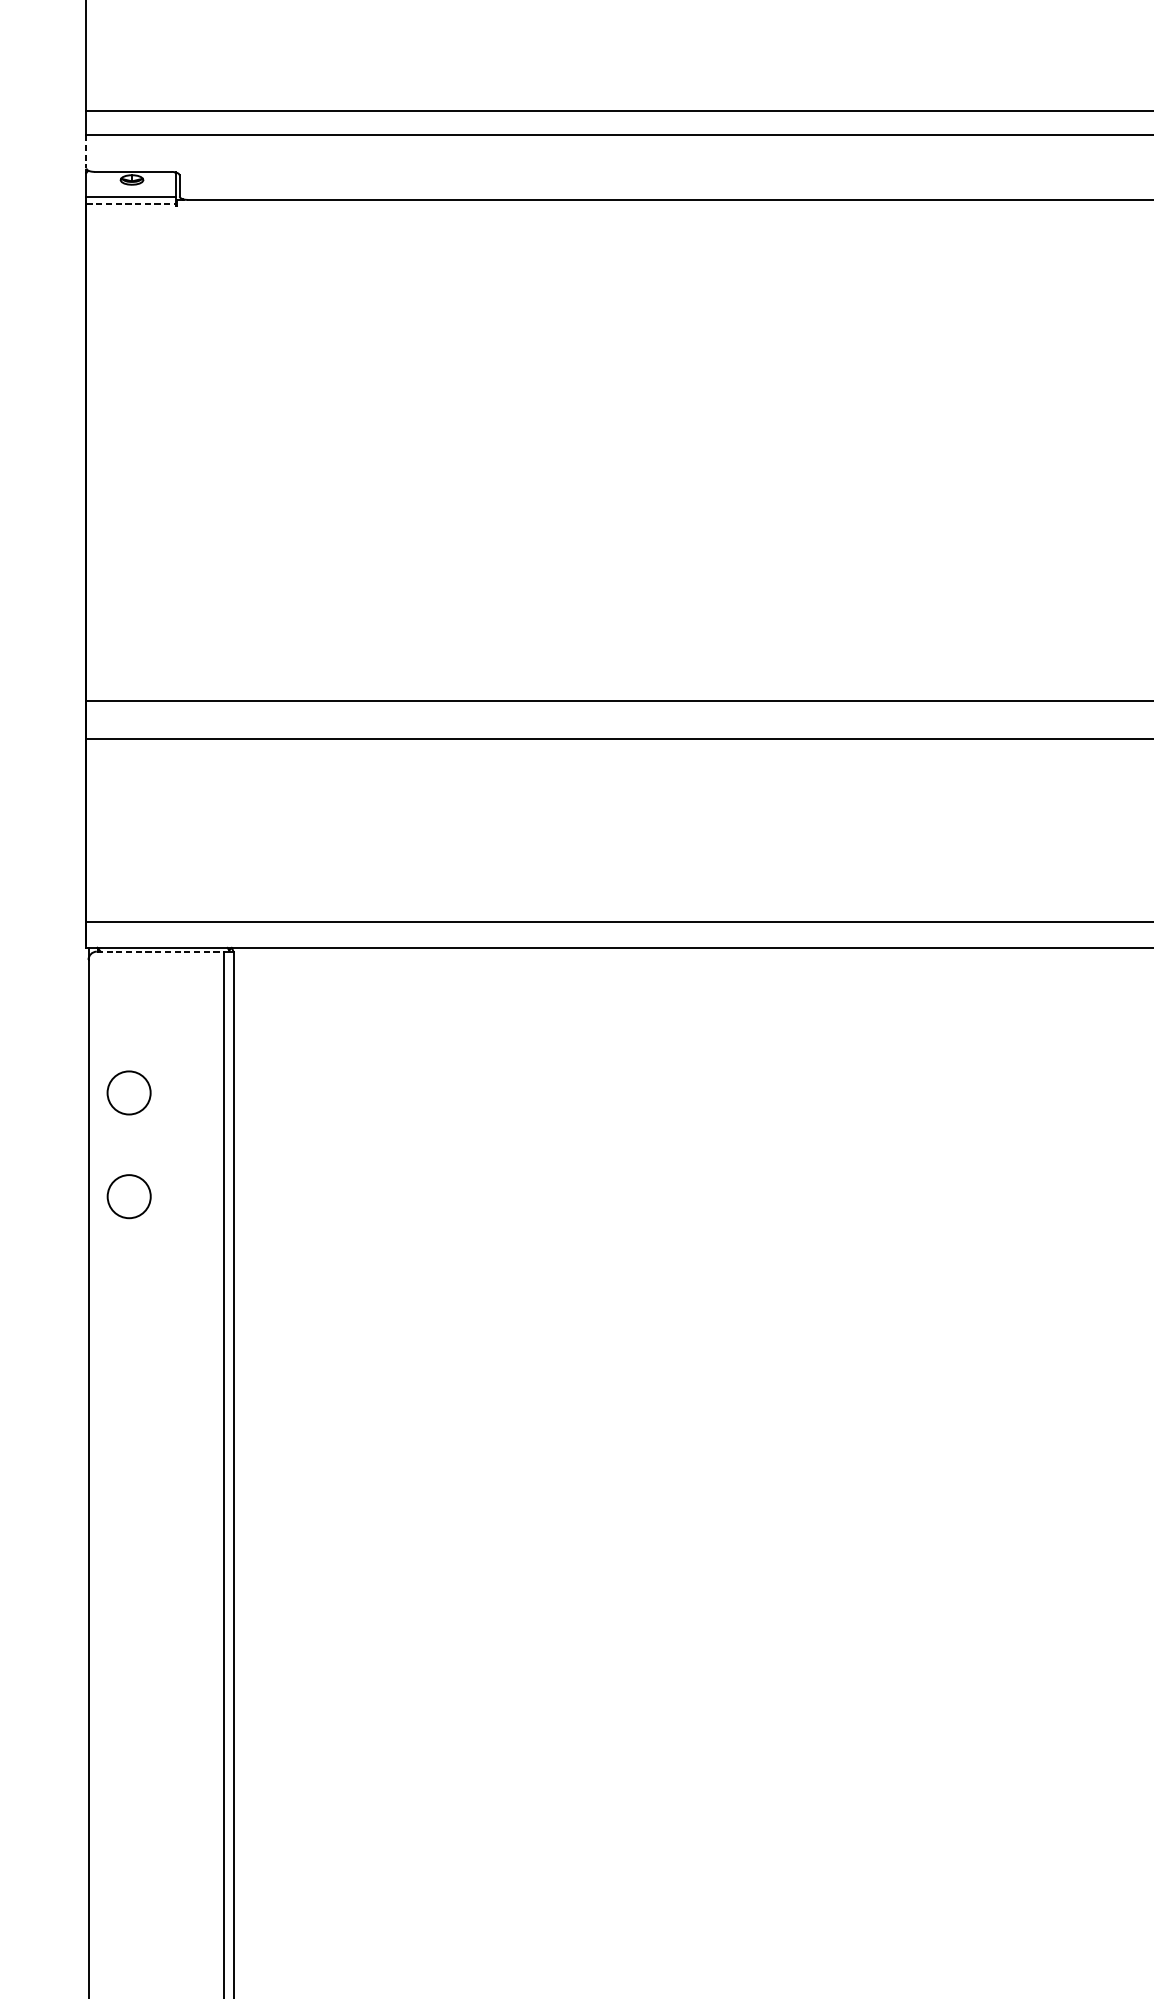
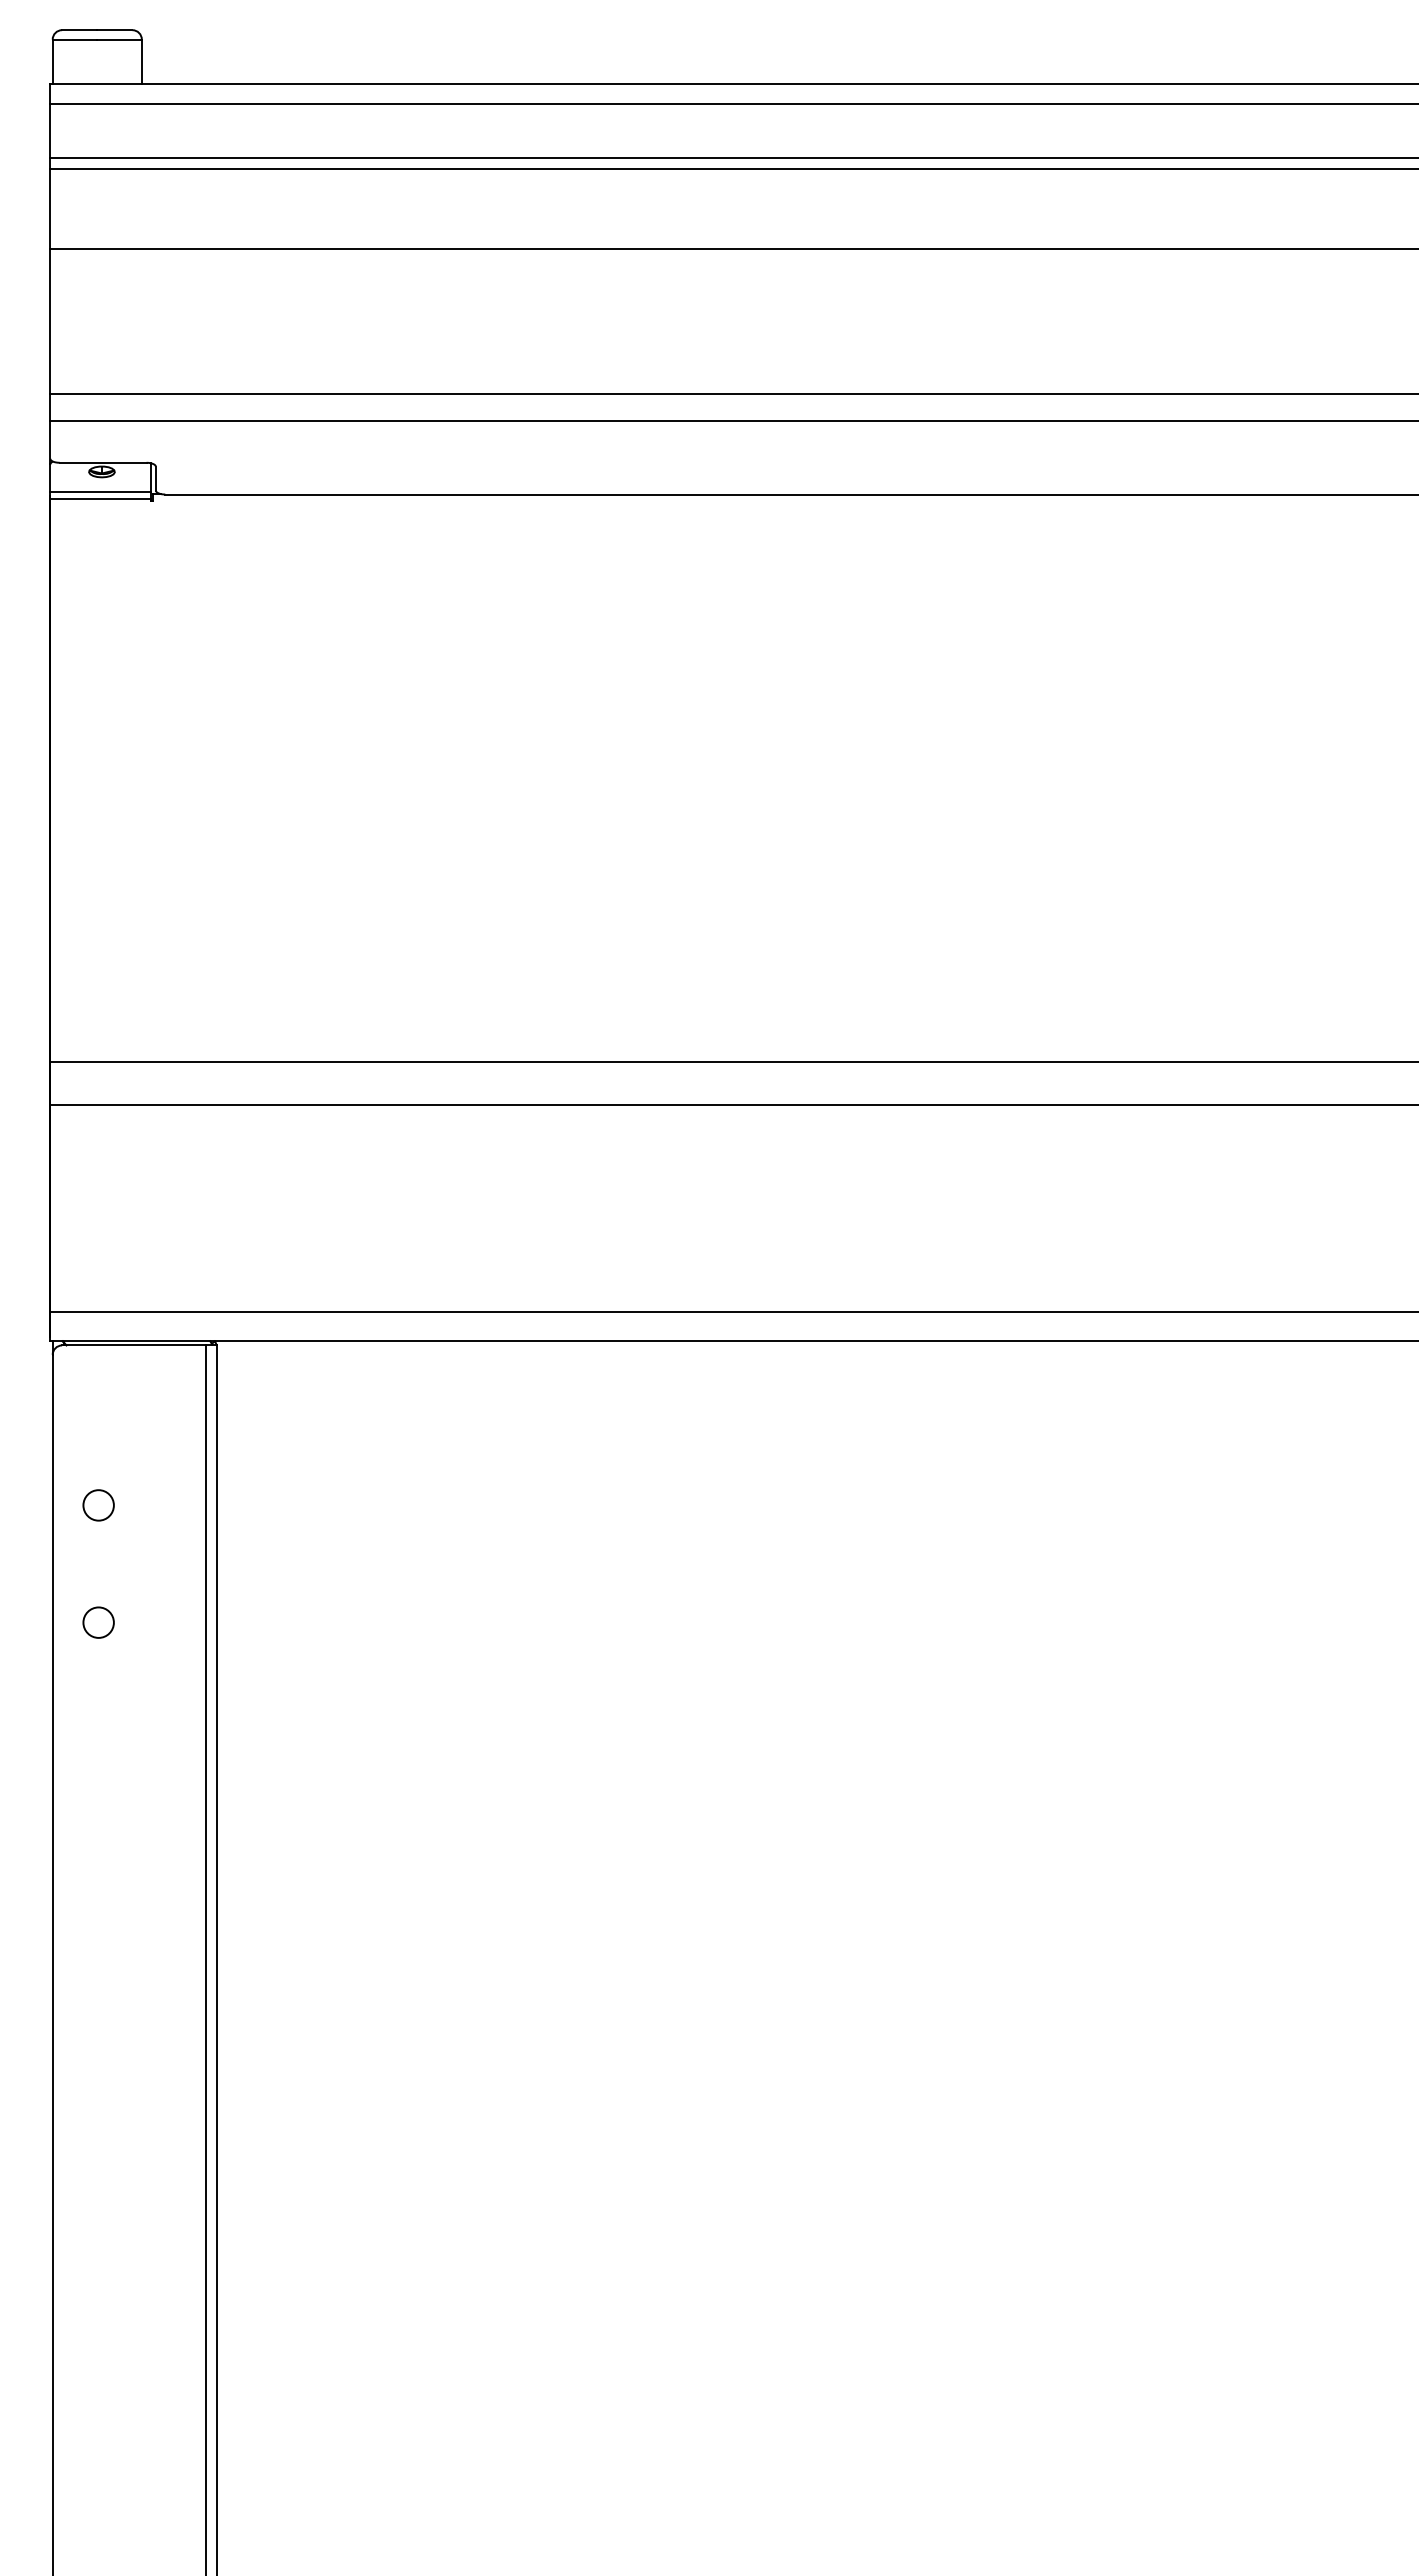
line: (86, 151) -> (50, 439), dashed -> solid
line: (131, 204) -> (101, 499), dashed -> solid
line: (160, 951) -> (134, 1345), dashed -> solid
circle: (128, 1093) -> (98, 1505), size x0.62
circle: (128, 1196) -> (98, 1622), size x0.62

